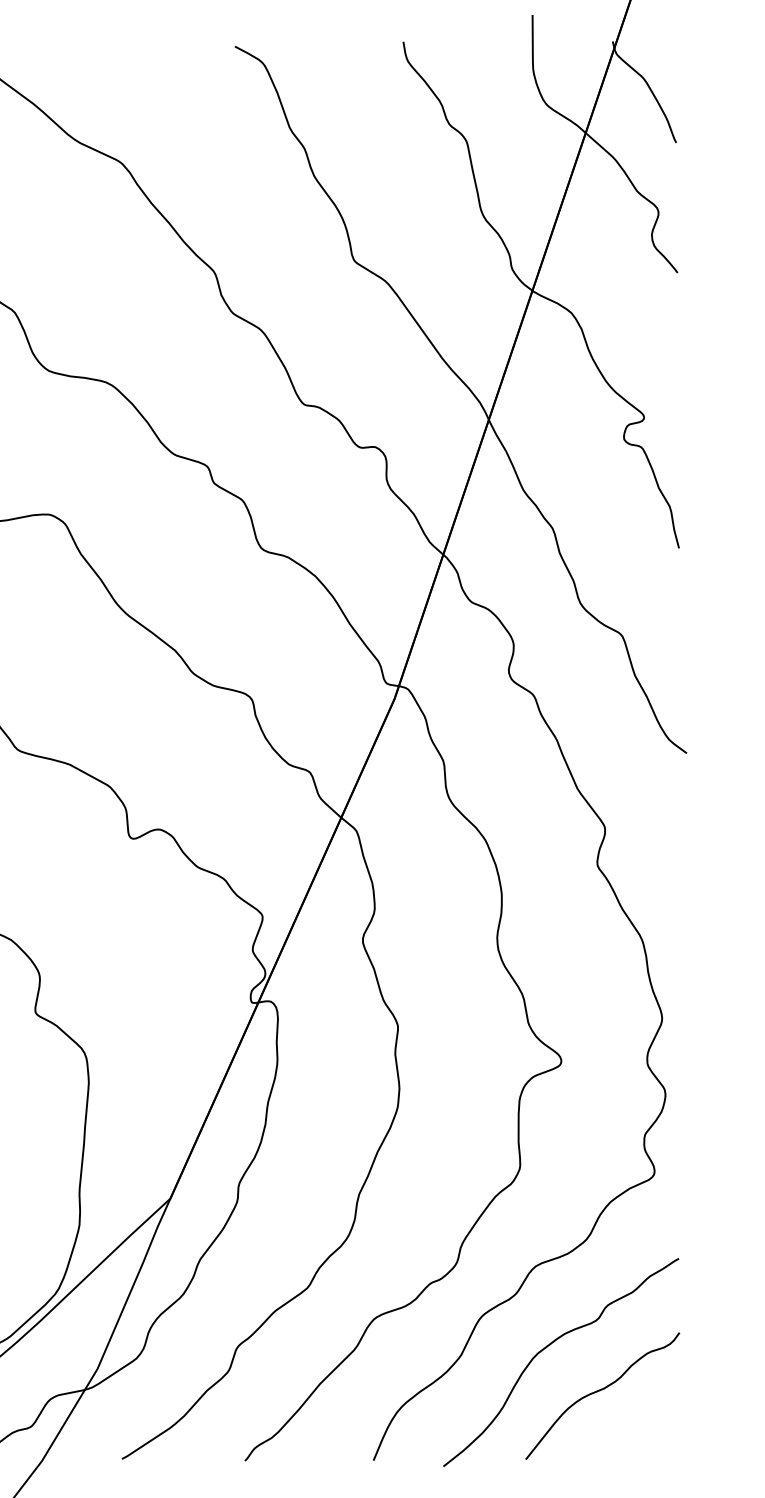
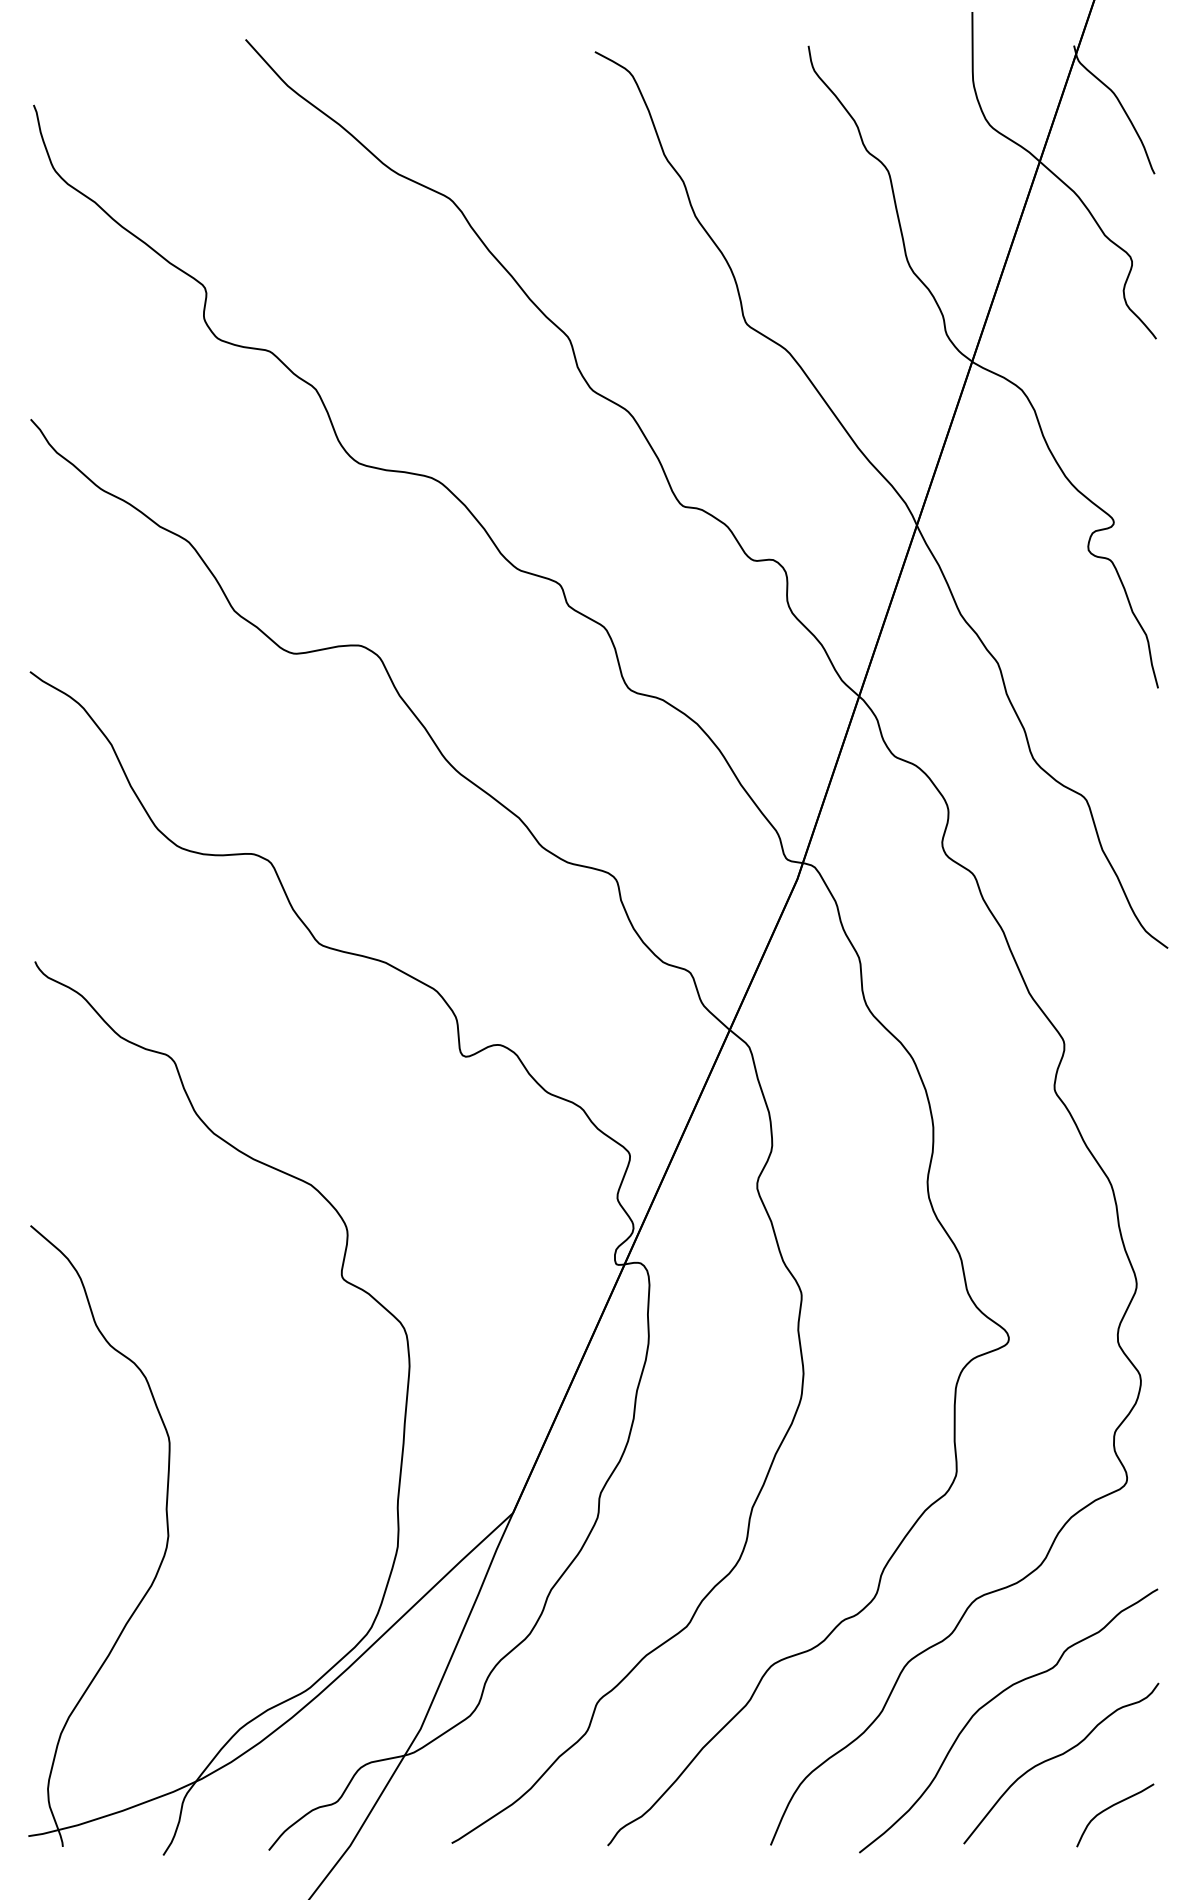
curve: (642, 1430) -> (1111, 1807), added

